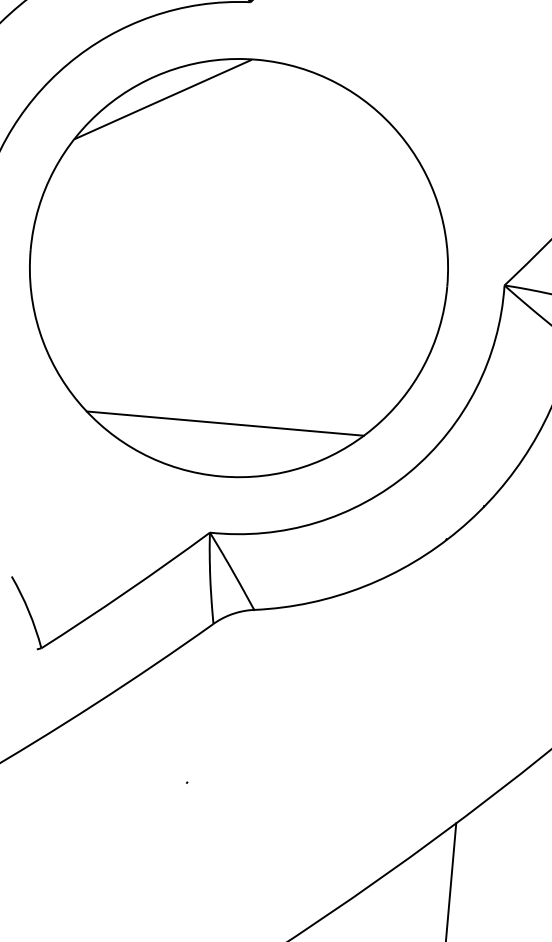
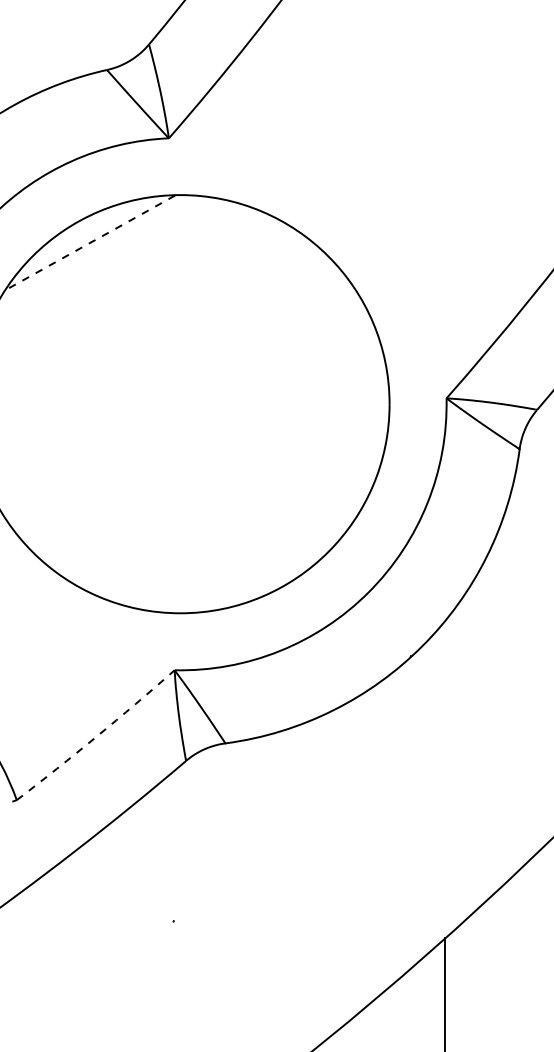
line: (163, 99) -> (90, 242), solid -> dashed
line: (225, 423) -> (180, 560), removed
arc: (126, 591) -> (96, 736), solid -> dashed

